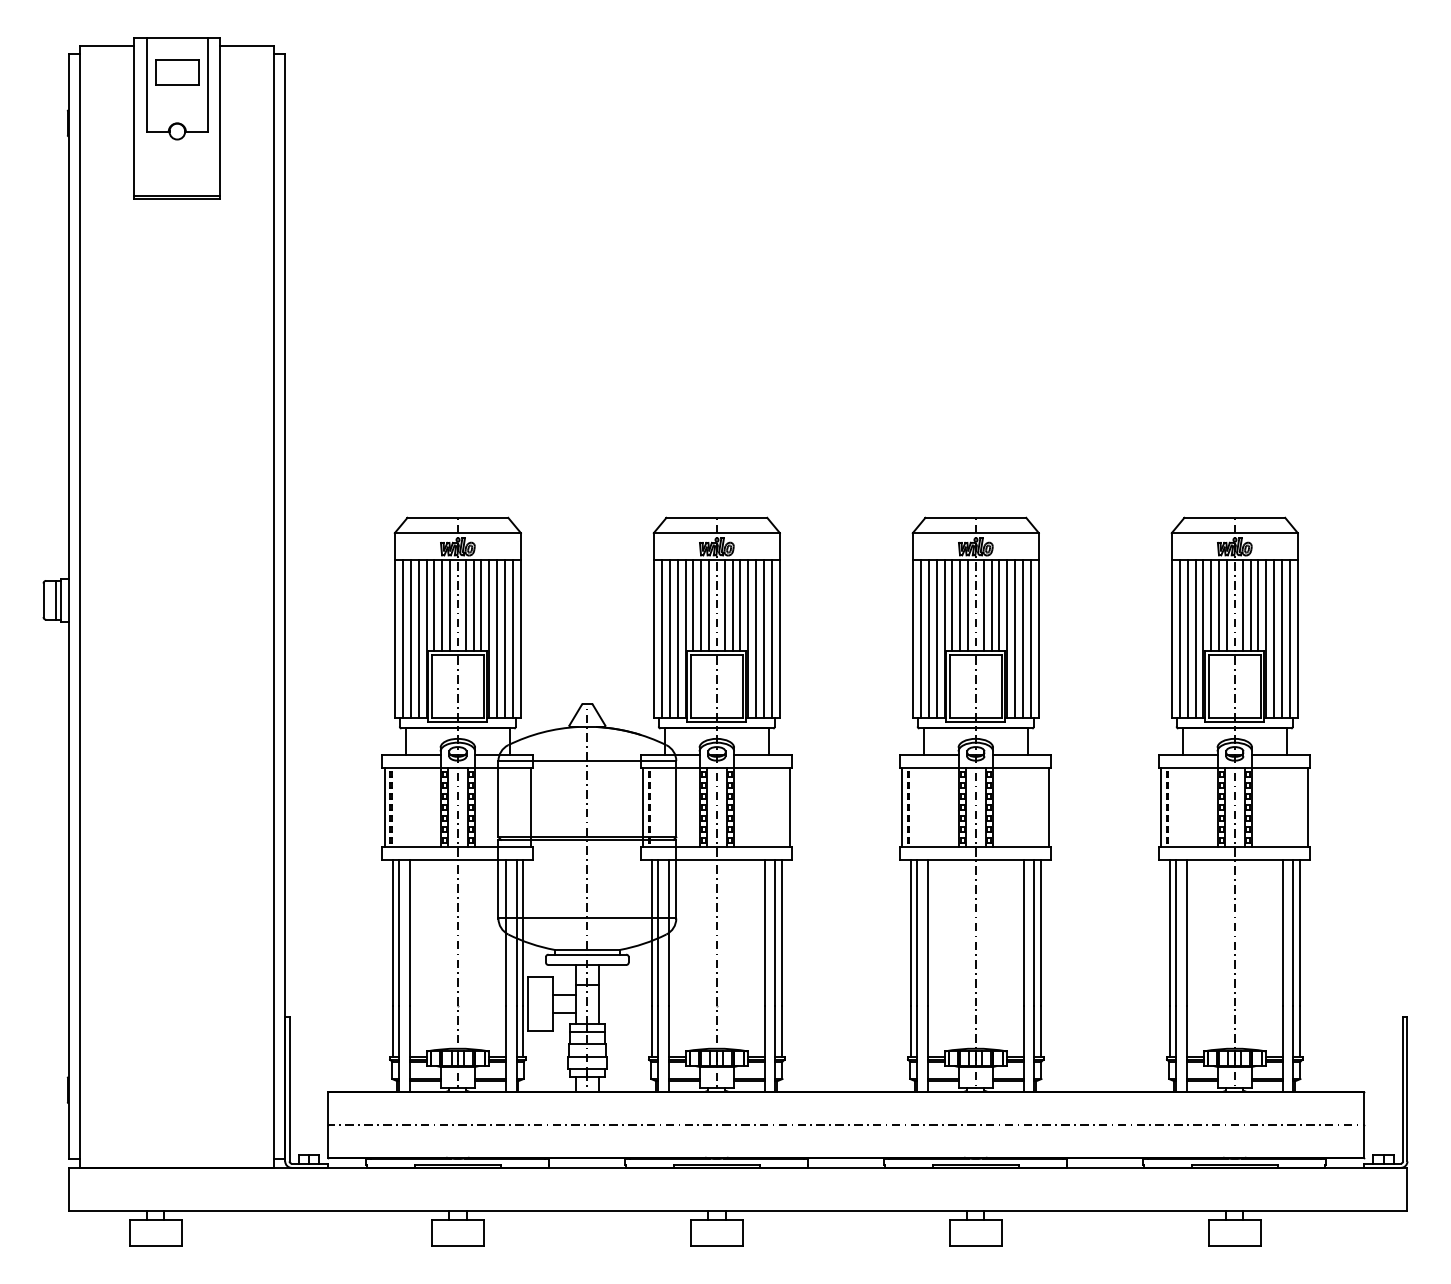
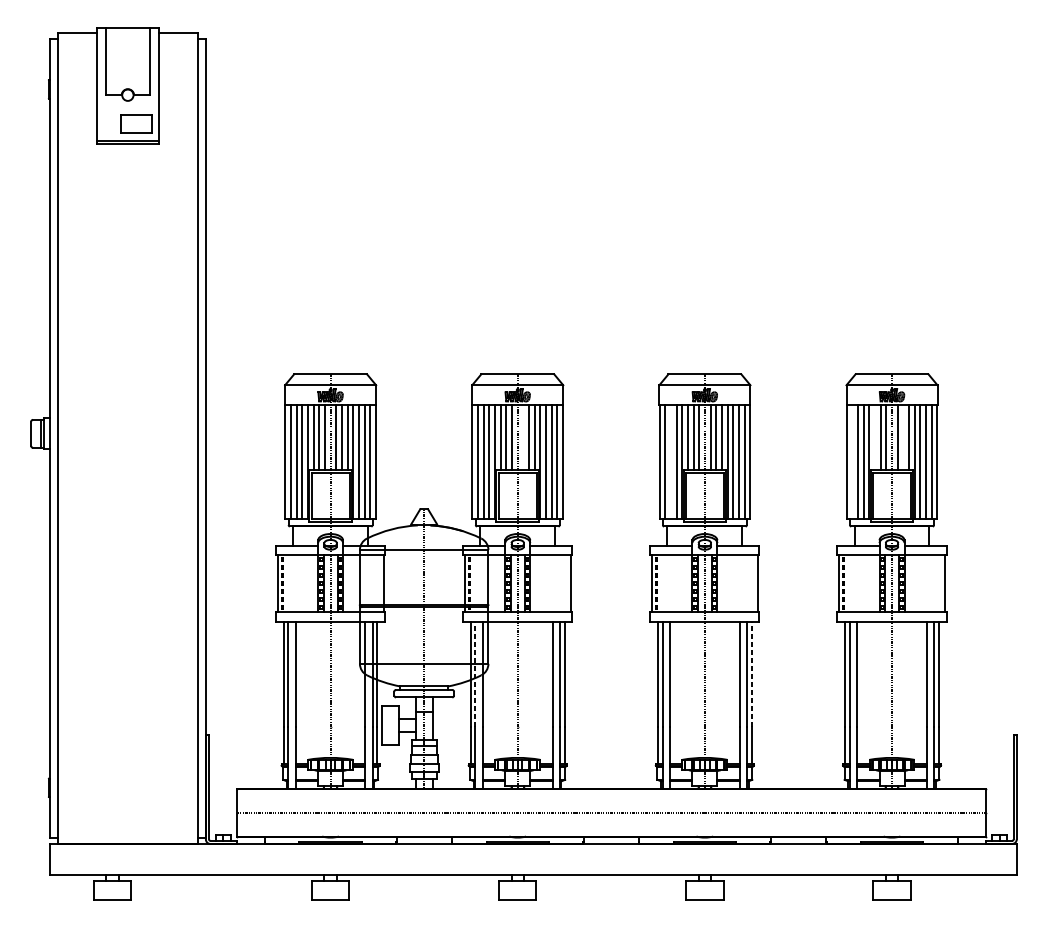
part: (177, 72) -> (136, 124), moved
line: (724, 604) -> (523, 436), removed
line: (1211, 604) -> (875, 436), removed
line: (1250, 604) -> (903, 436), removed
line: (928, 638) -> (670, 461), removed
line: (1179, 638) -> (852, 461), removed
line: (658, 932) -> (475, 673), solid -> dashed
line: (1040, 932) -> (751, 673), solid -> dashed

